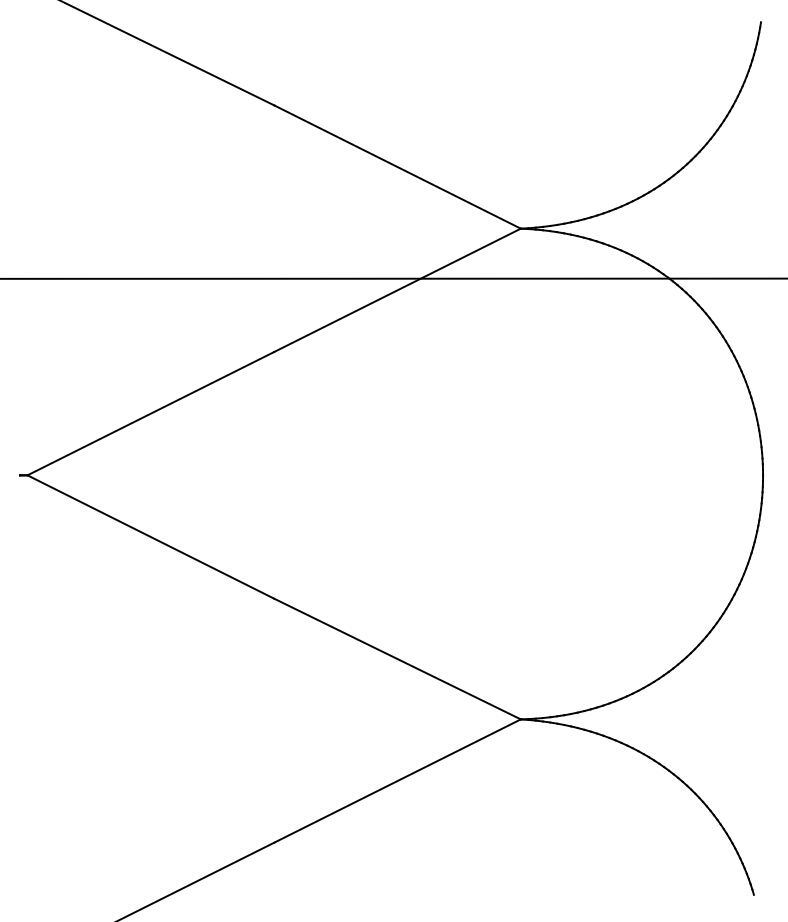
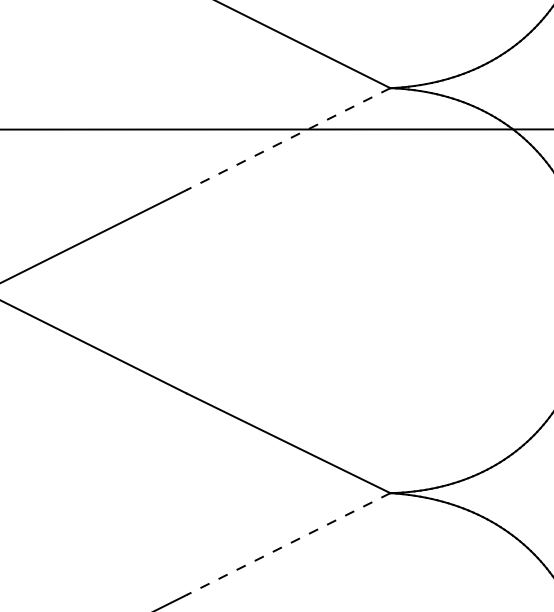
line: (397, 290) -> (288, 139), solid -> dashed
line: (397, 781) -> (288, 544), solid -> dashed

